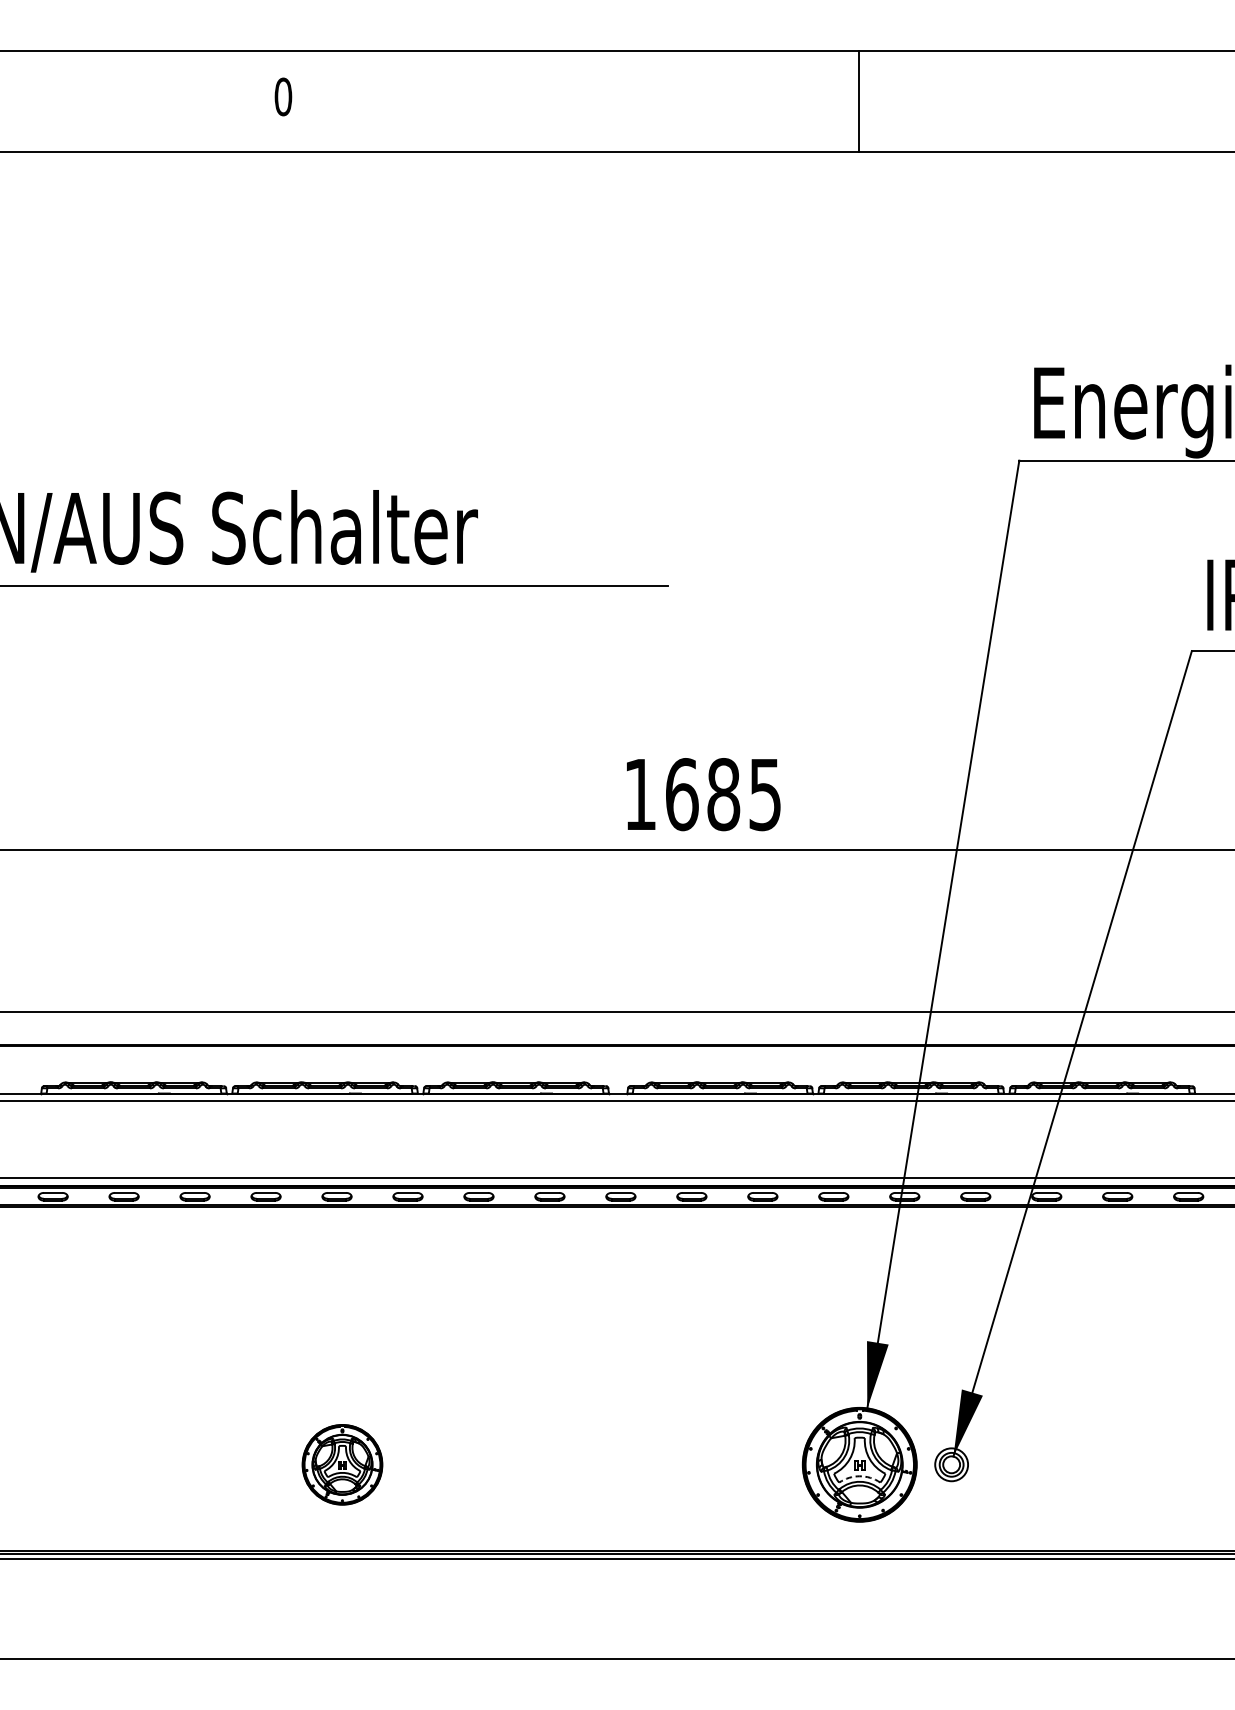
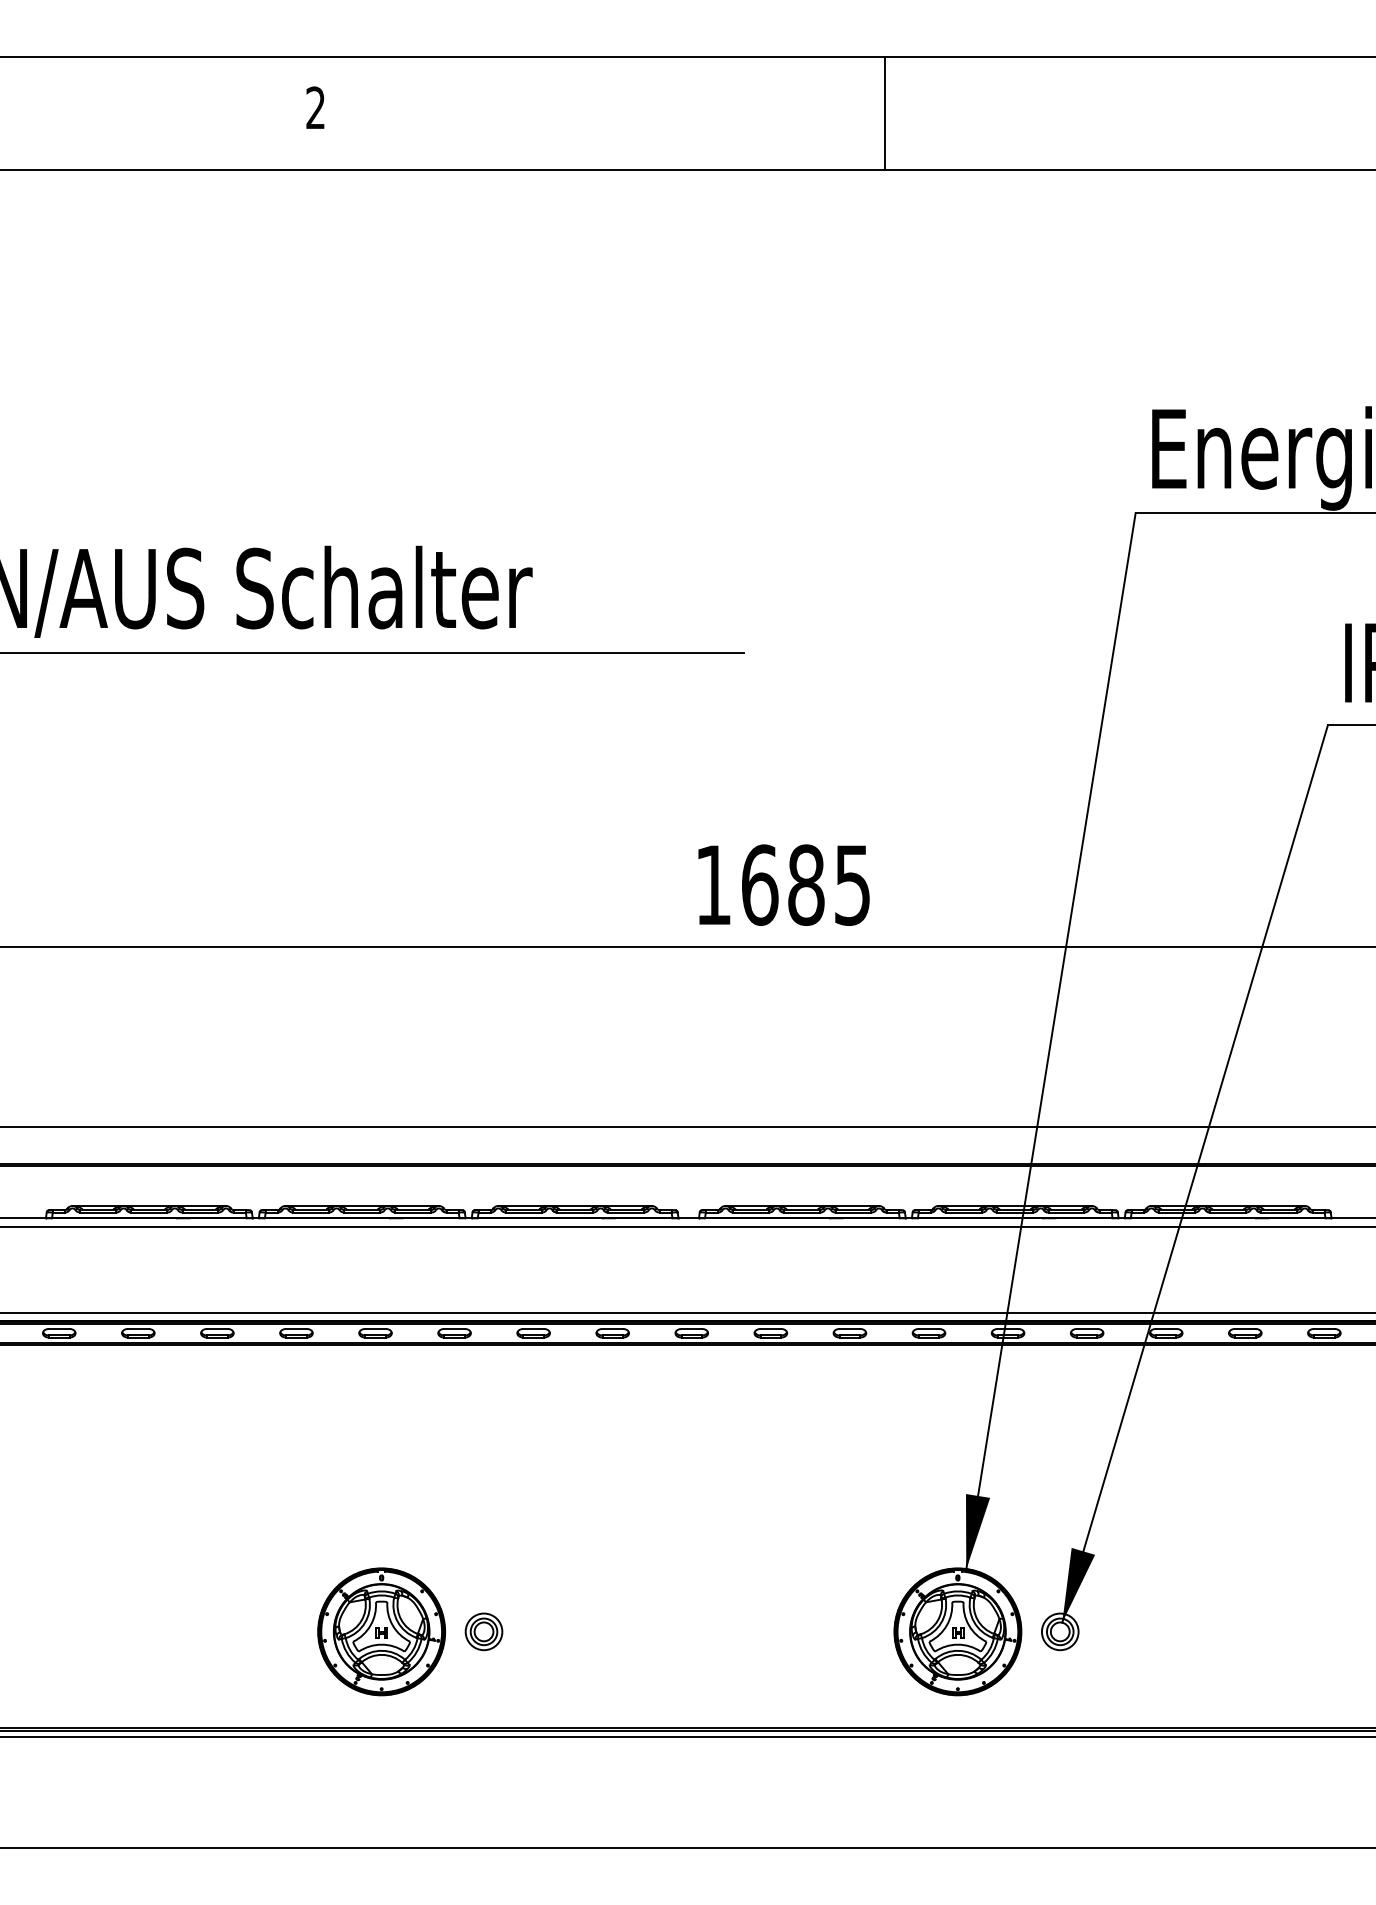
text: (283, 96) -> (315, 107), 0 -> 2
line: (859, 101) -> (885, 113), moved
part: (342, 1464) -> (381, 1631), size x1.43
part: (433, 1464) -> (483, 1631), added
arc: (859, 1476) -> (957, 1644), dashed -> solid

